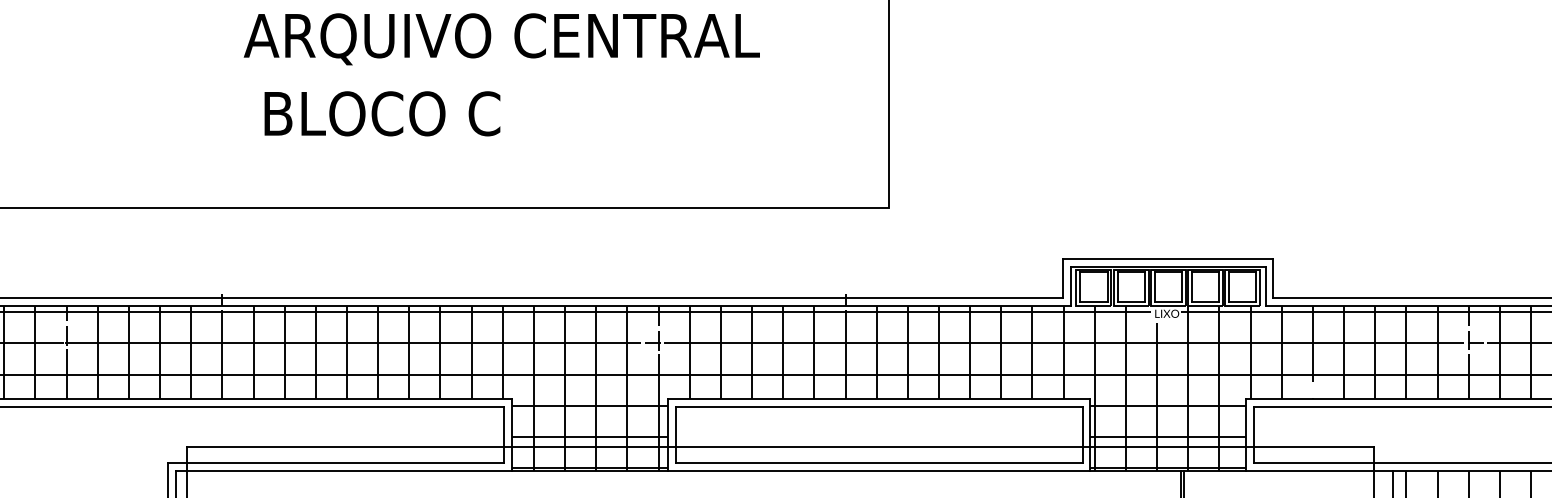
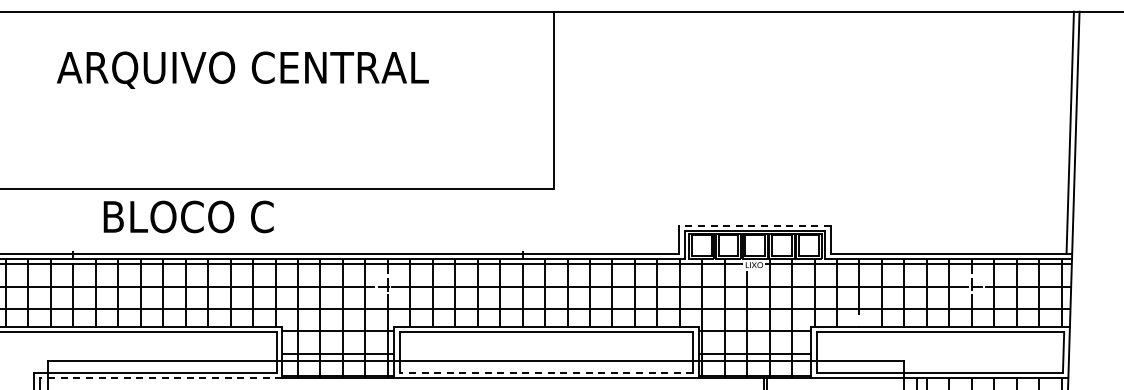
text: (501, 38) -> (242, 69), moved
text: (382, 113) -> (188, 216), moved
line: (1168, 258) -> (755, 225), solid -> dashed
line: (878, 462) -> (546, 372), solid -> dashed
line: (343, 471) -> (160, 378), solid -> dashed

